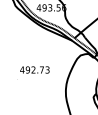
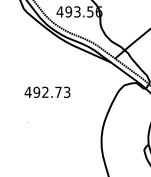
text: (34, 69) -> (46, 91), moved

